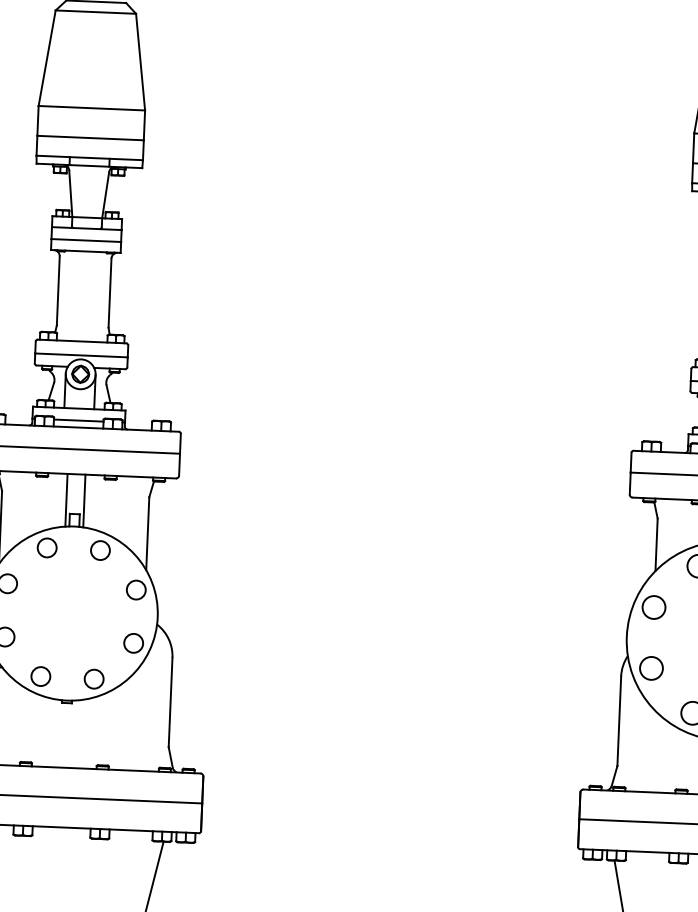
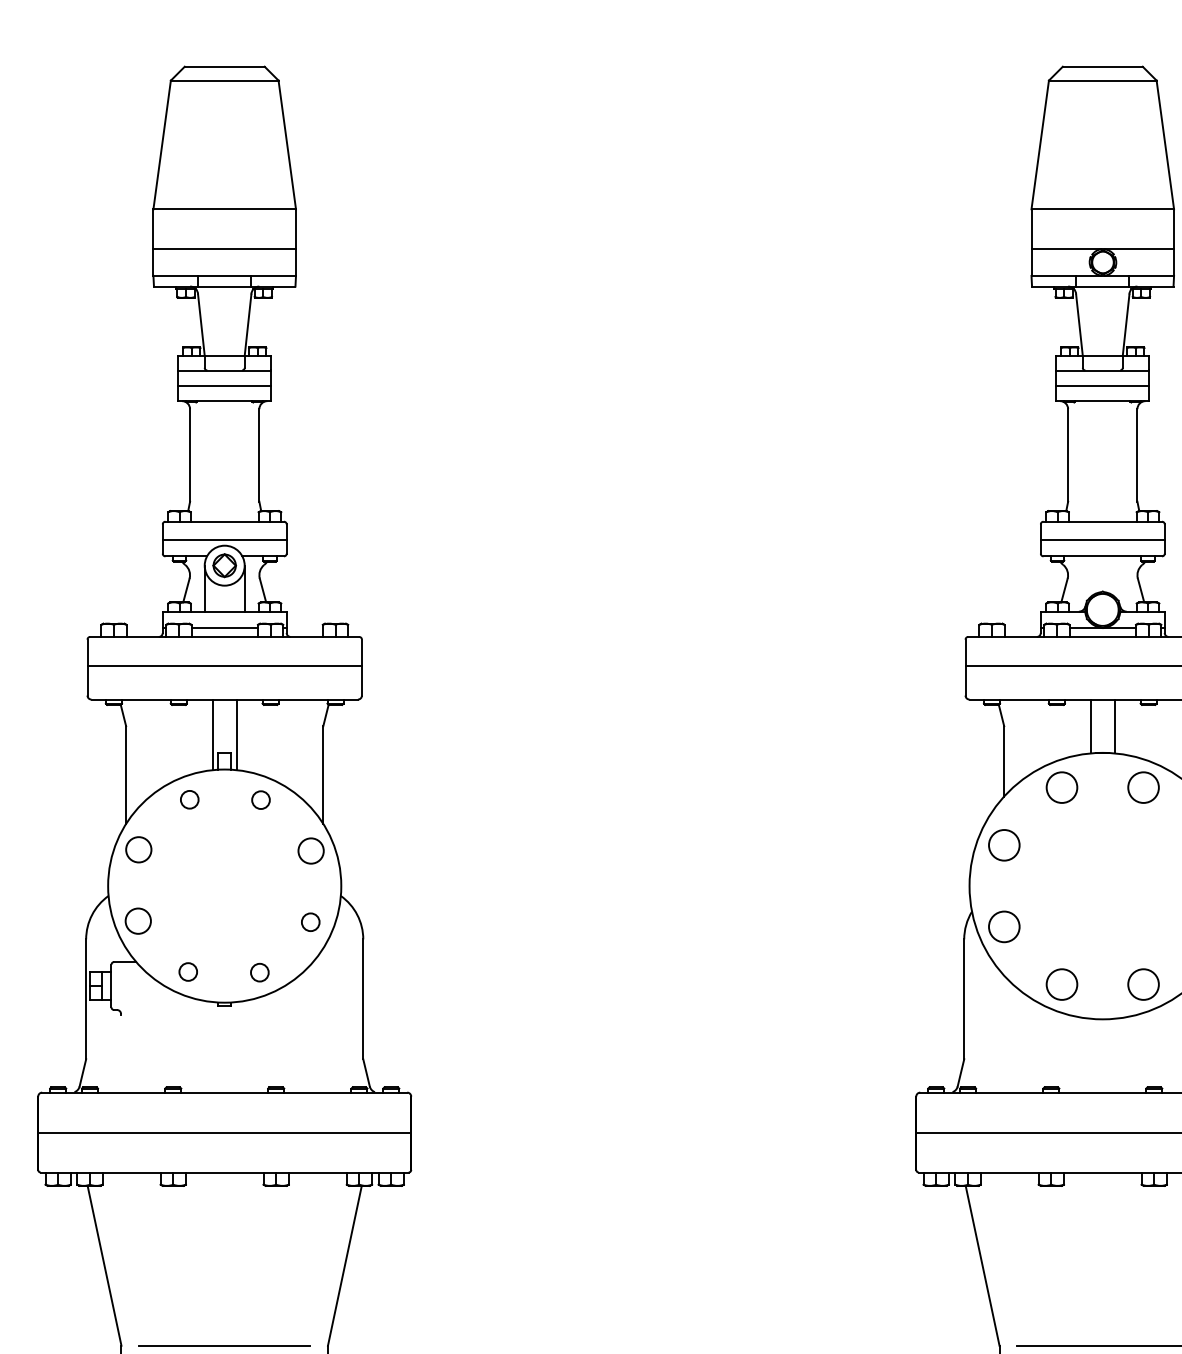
circle: (47, 547) -> (189, 799), size x0.7
circle: (100, 550) -> (260, 799), size x0.7
circle: (133, 642) -> (310, 921), size x0.7
circle: (40, 676) -> (187, 971), size x0.7
circle: (93, 679) -> (259, 972), size x0.7

